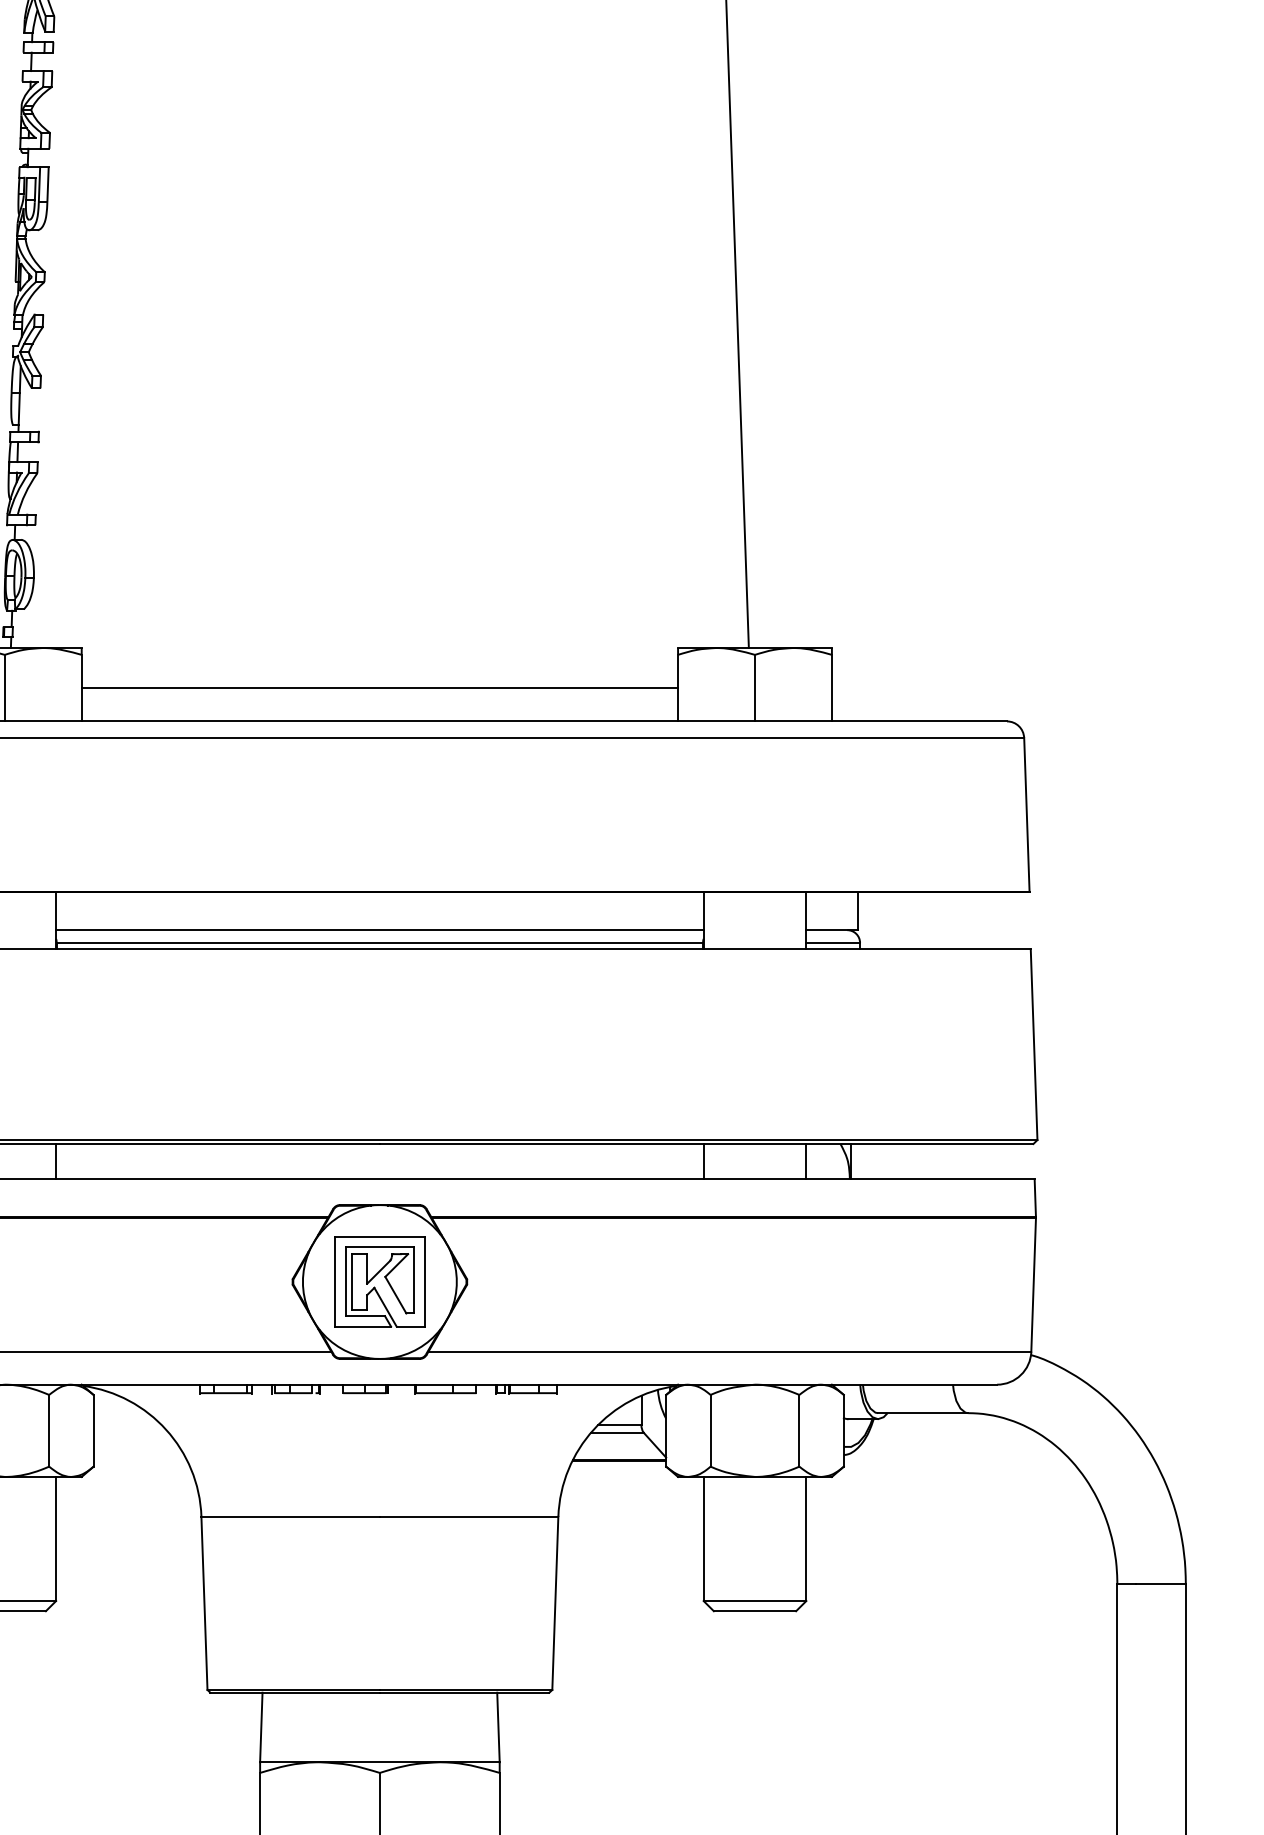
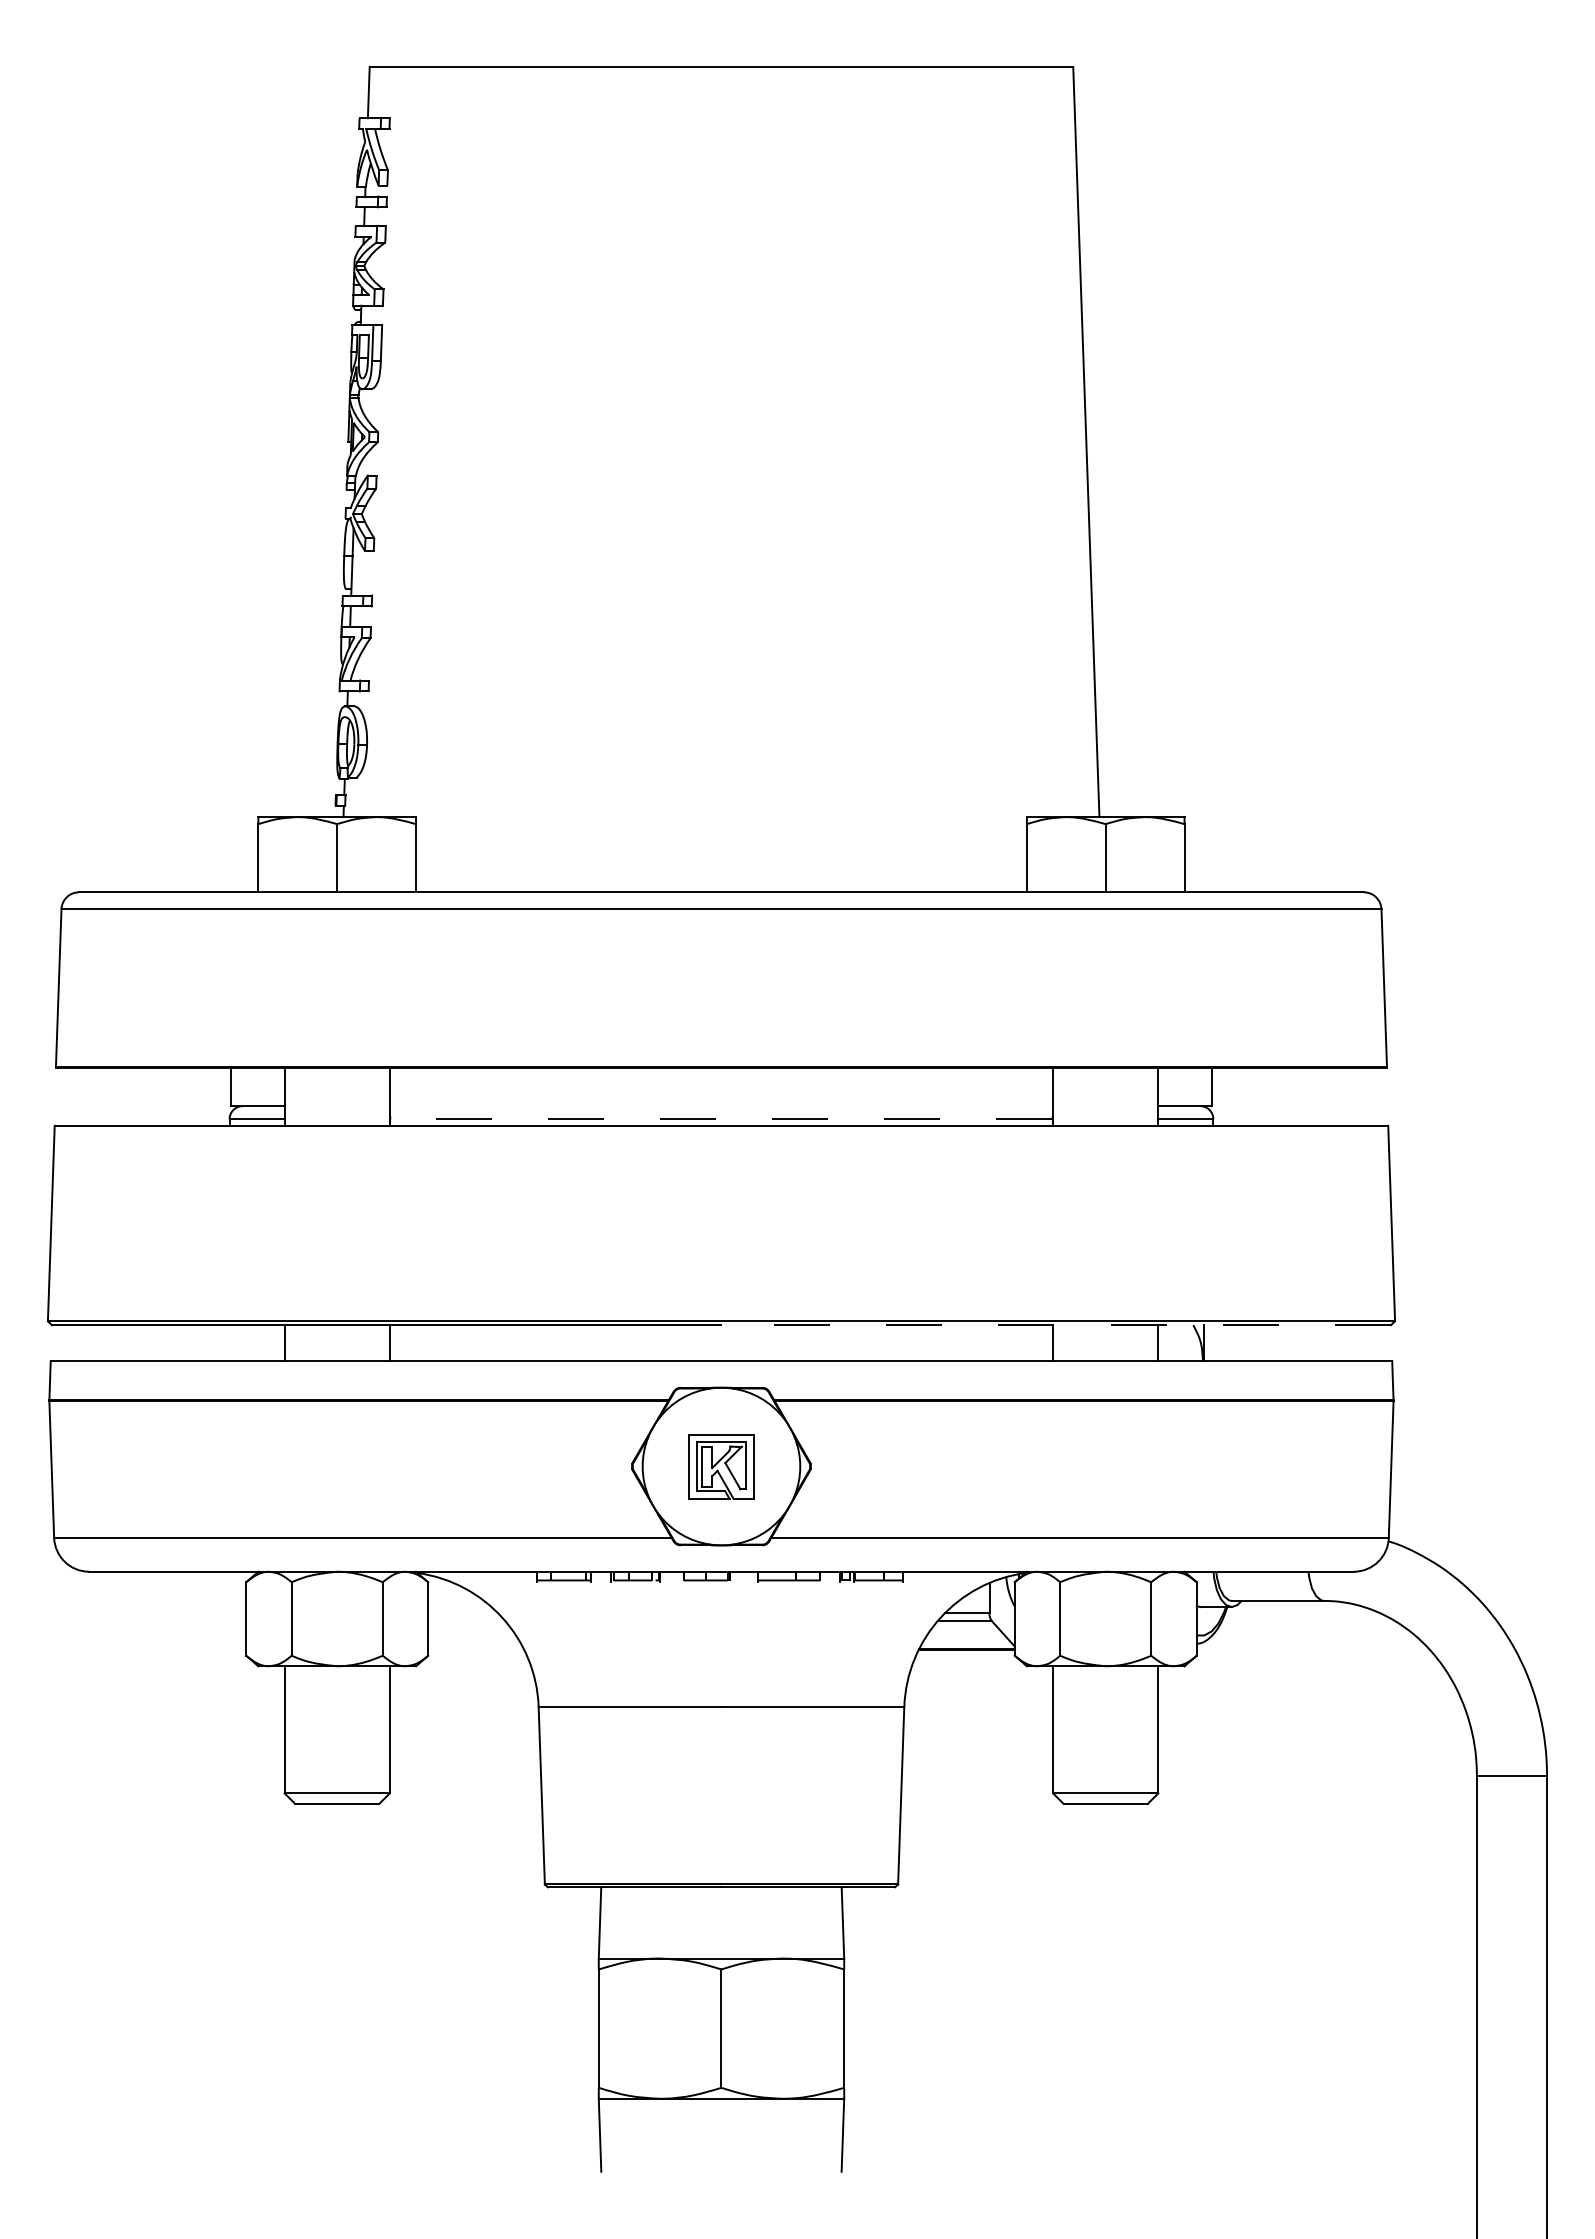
line: (379, 688) -> (721, 858), removed
line: (379, 930) -> (721, 1106), removed
line: (378, 943) -> (720, 1119), solid -> dashed
line: (706, 1144) -> (1056, 1325), solid -> dashed
part: (379, 1281) -> (721, 1466), size x0.7

